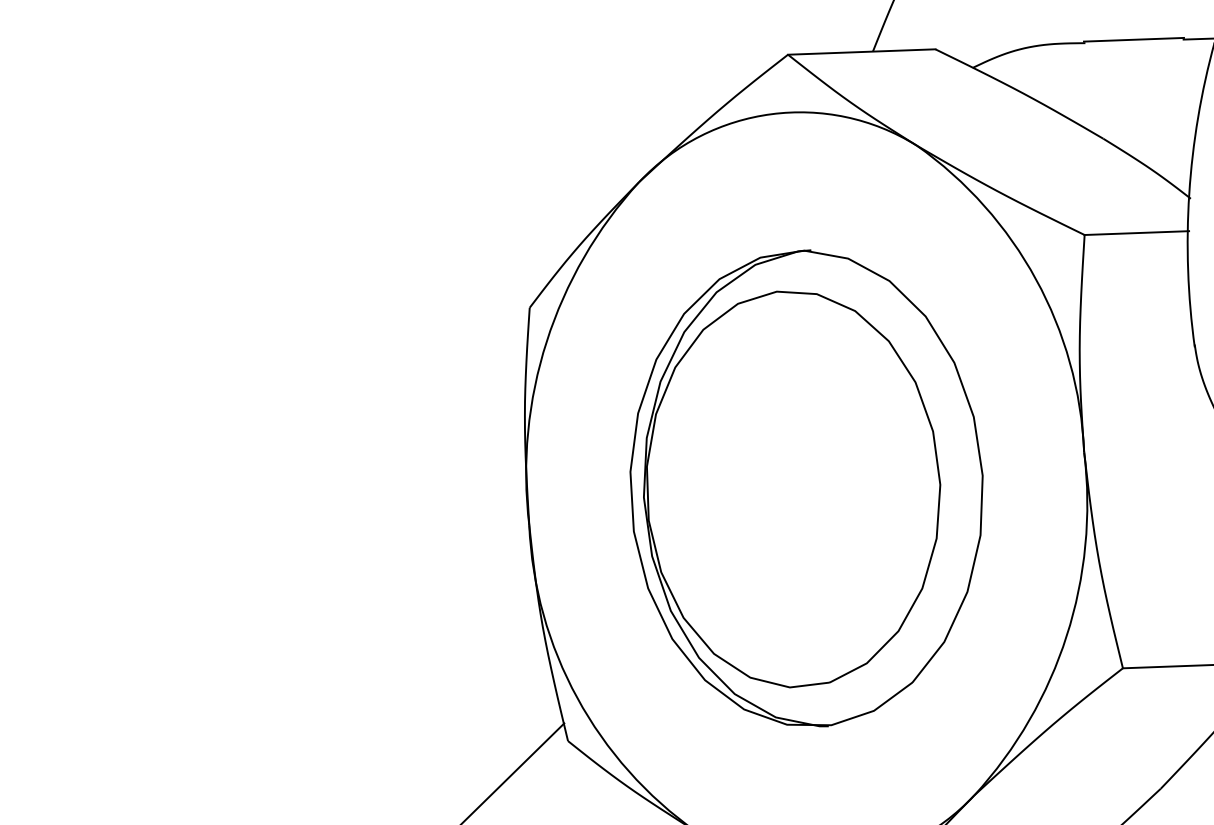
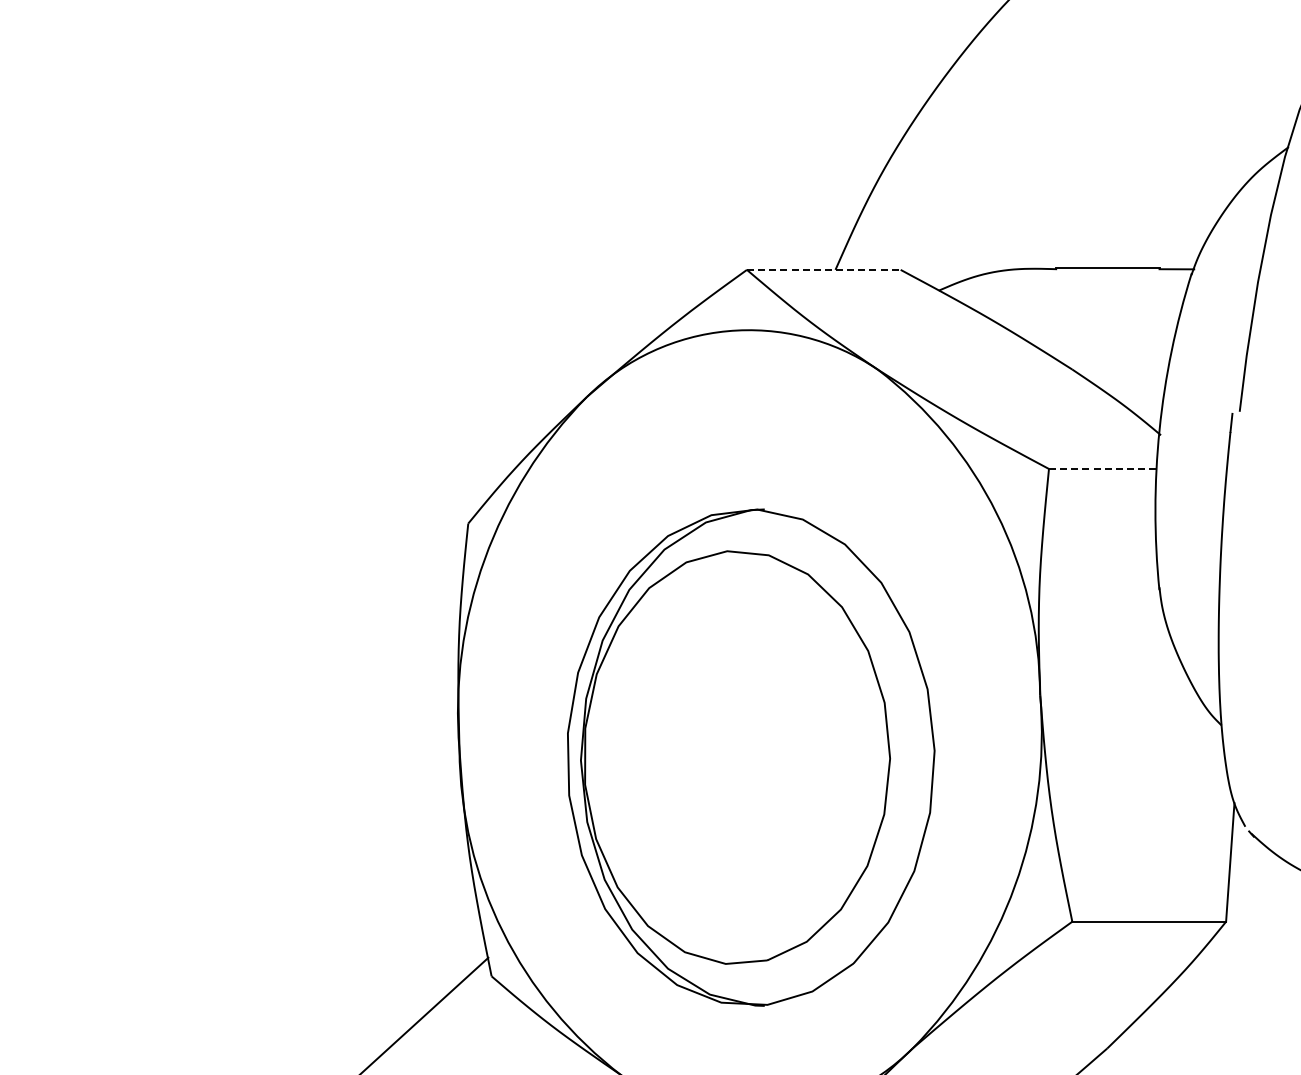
line: (861, 51) -> (823, 269), solid -> dashed
line: (1136, 232) -> (1103, 468), solid -> dashed
part: (807, 488) -> (751, 757), moved

